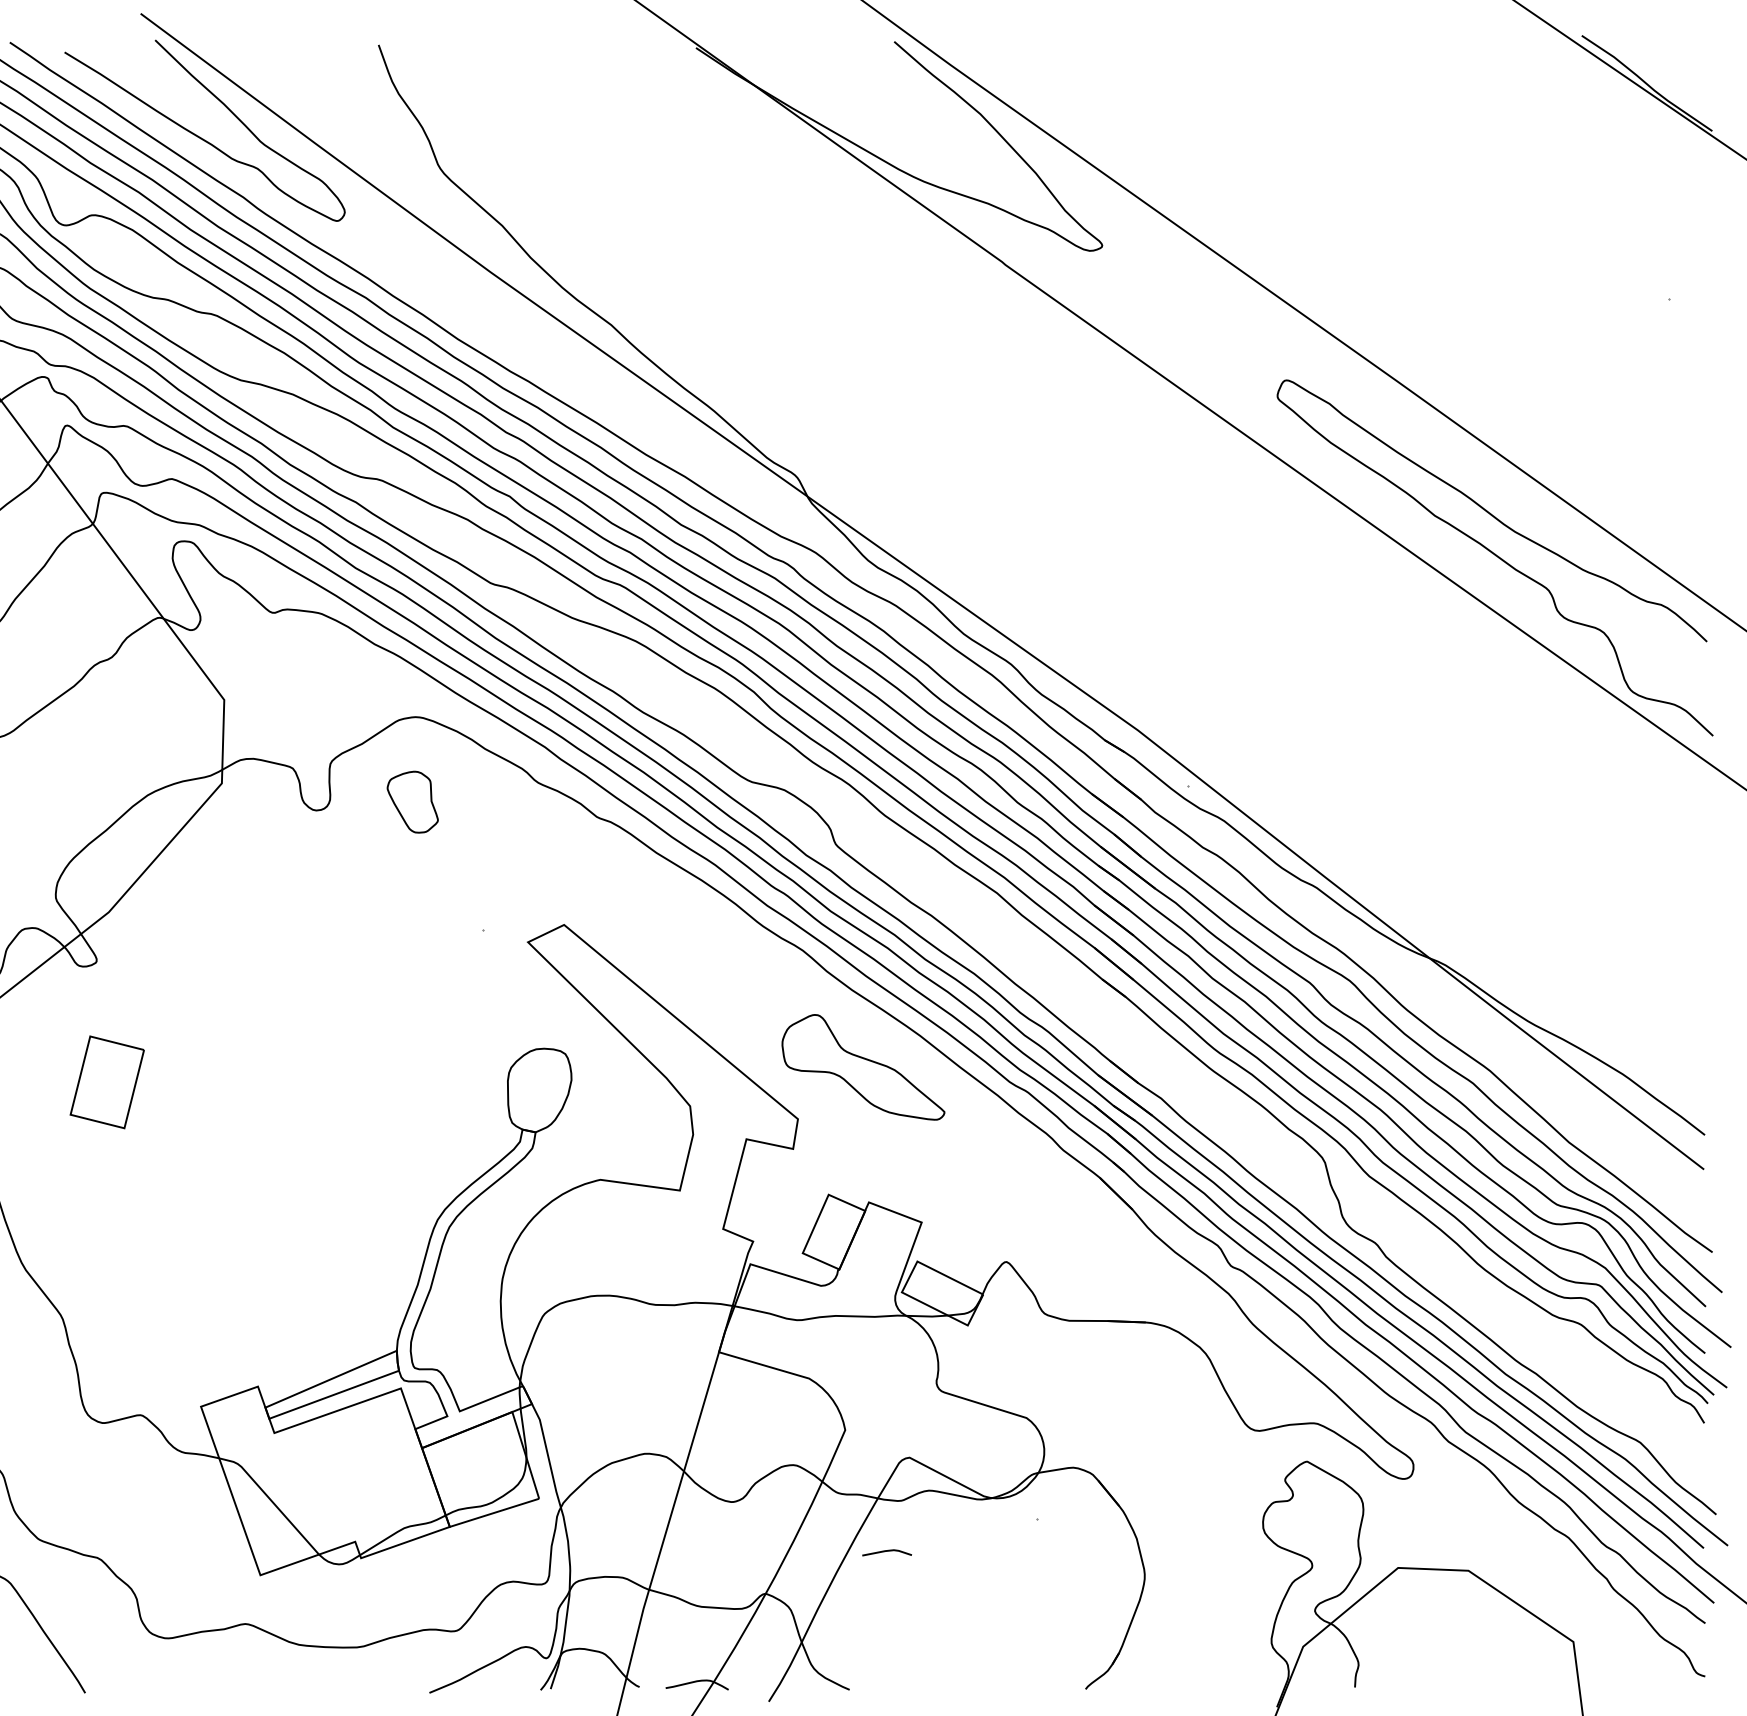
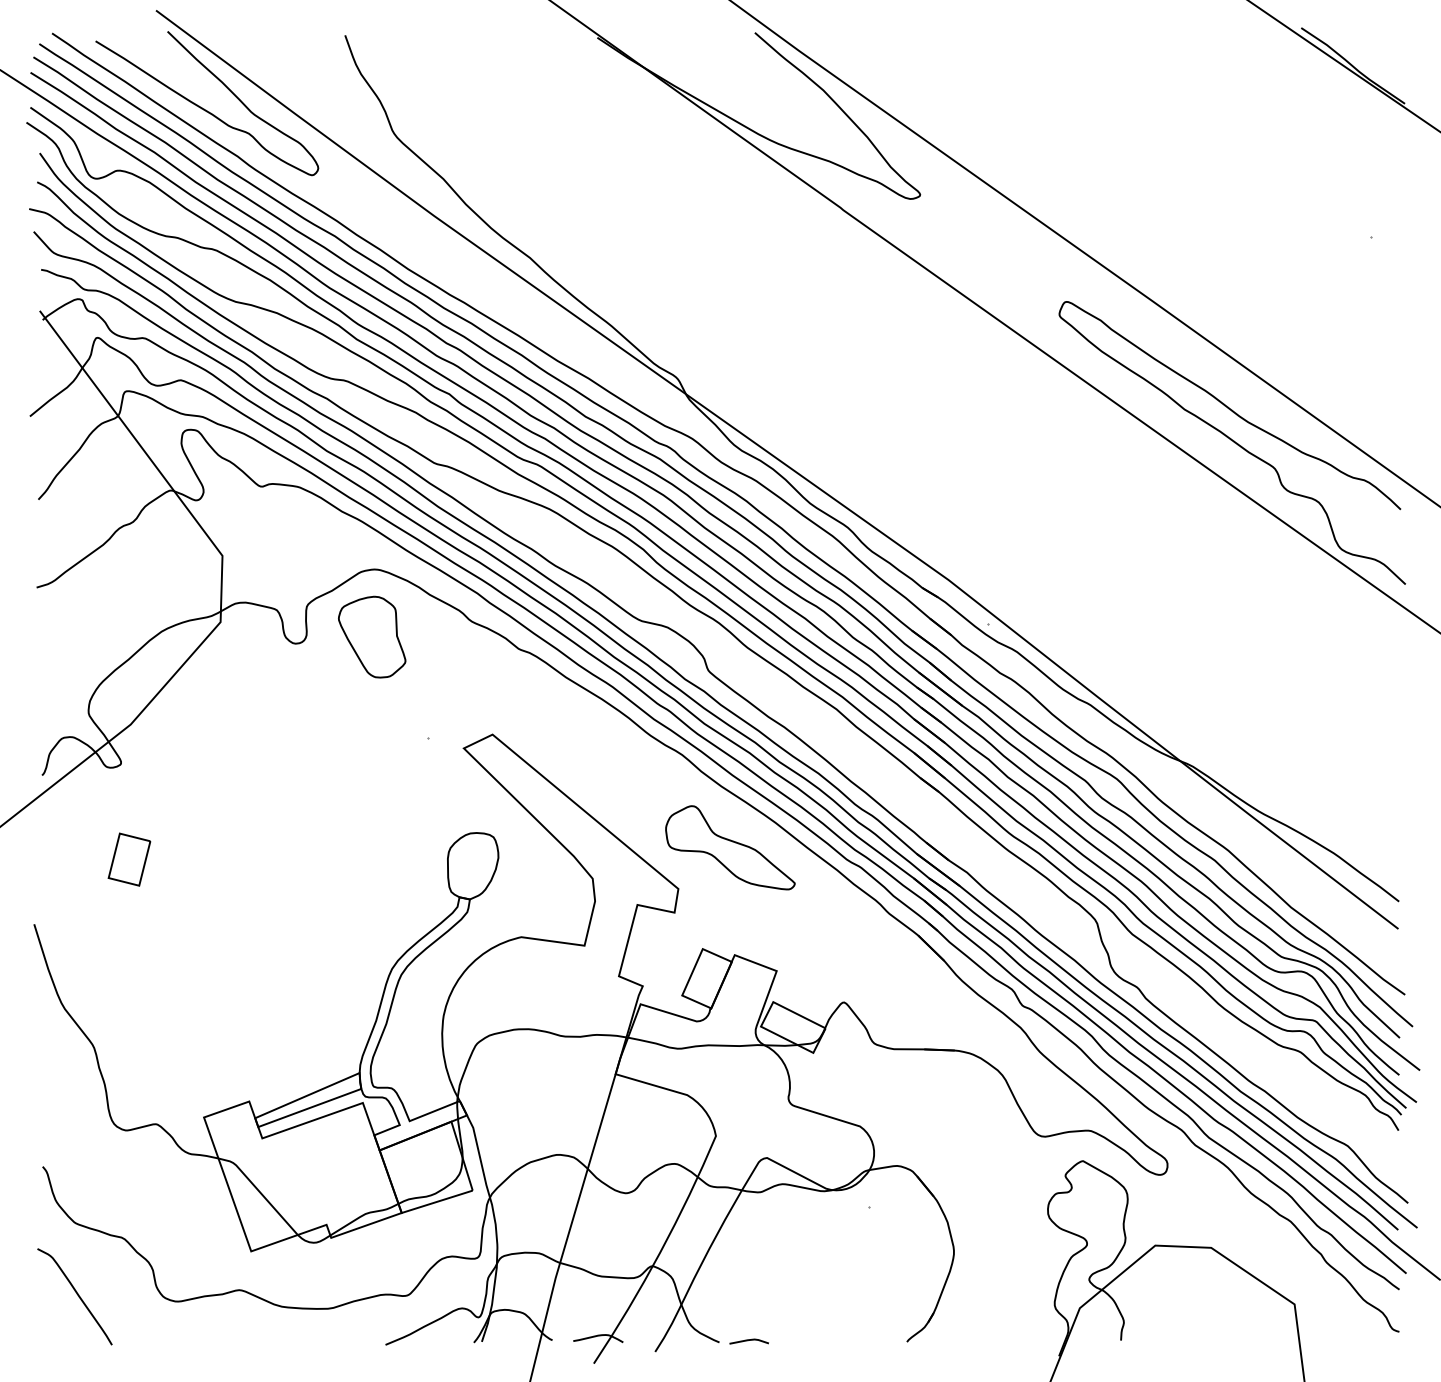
part: (413, 801) -> (372, 636), size x1.67
part: (107, 1082) -> (129, 859), size x0.71
line: (886, 1552) -> (748, 1341), moved

